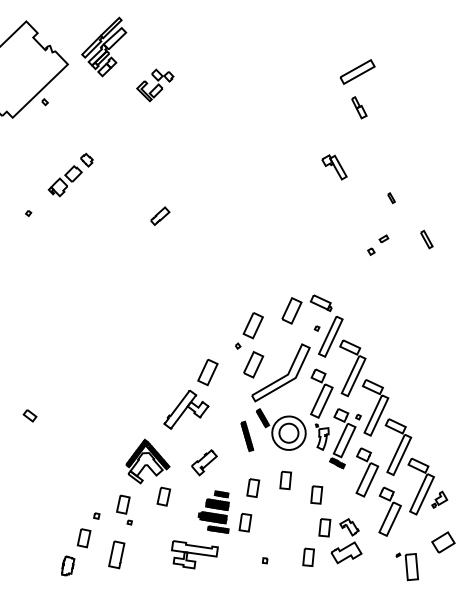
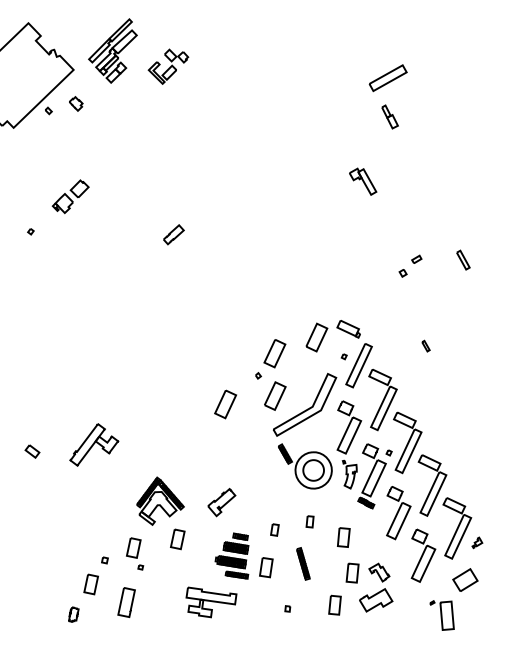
part: (155, 85) -> (168, 66), moved
part: (87, 159) -> (76, 103), moved
part: (391, 197) -> (425, 345), moved
part: (186, 409) -> (94, 444), moved
part: (247, 436) -> (303, 563), moved
part: (285, 480) -> (309, 521), size x0.6
part: (252, 487) -> (274, 529), size x0.6
part: (439, 499) -> (477, 542), size x0.6
part: (443, 541) -> (465, 579), moved
part: (67, 565) -> (73, 614), size x0.7

